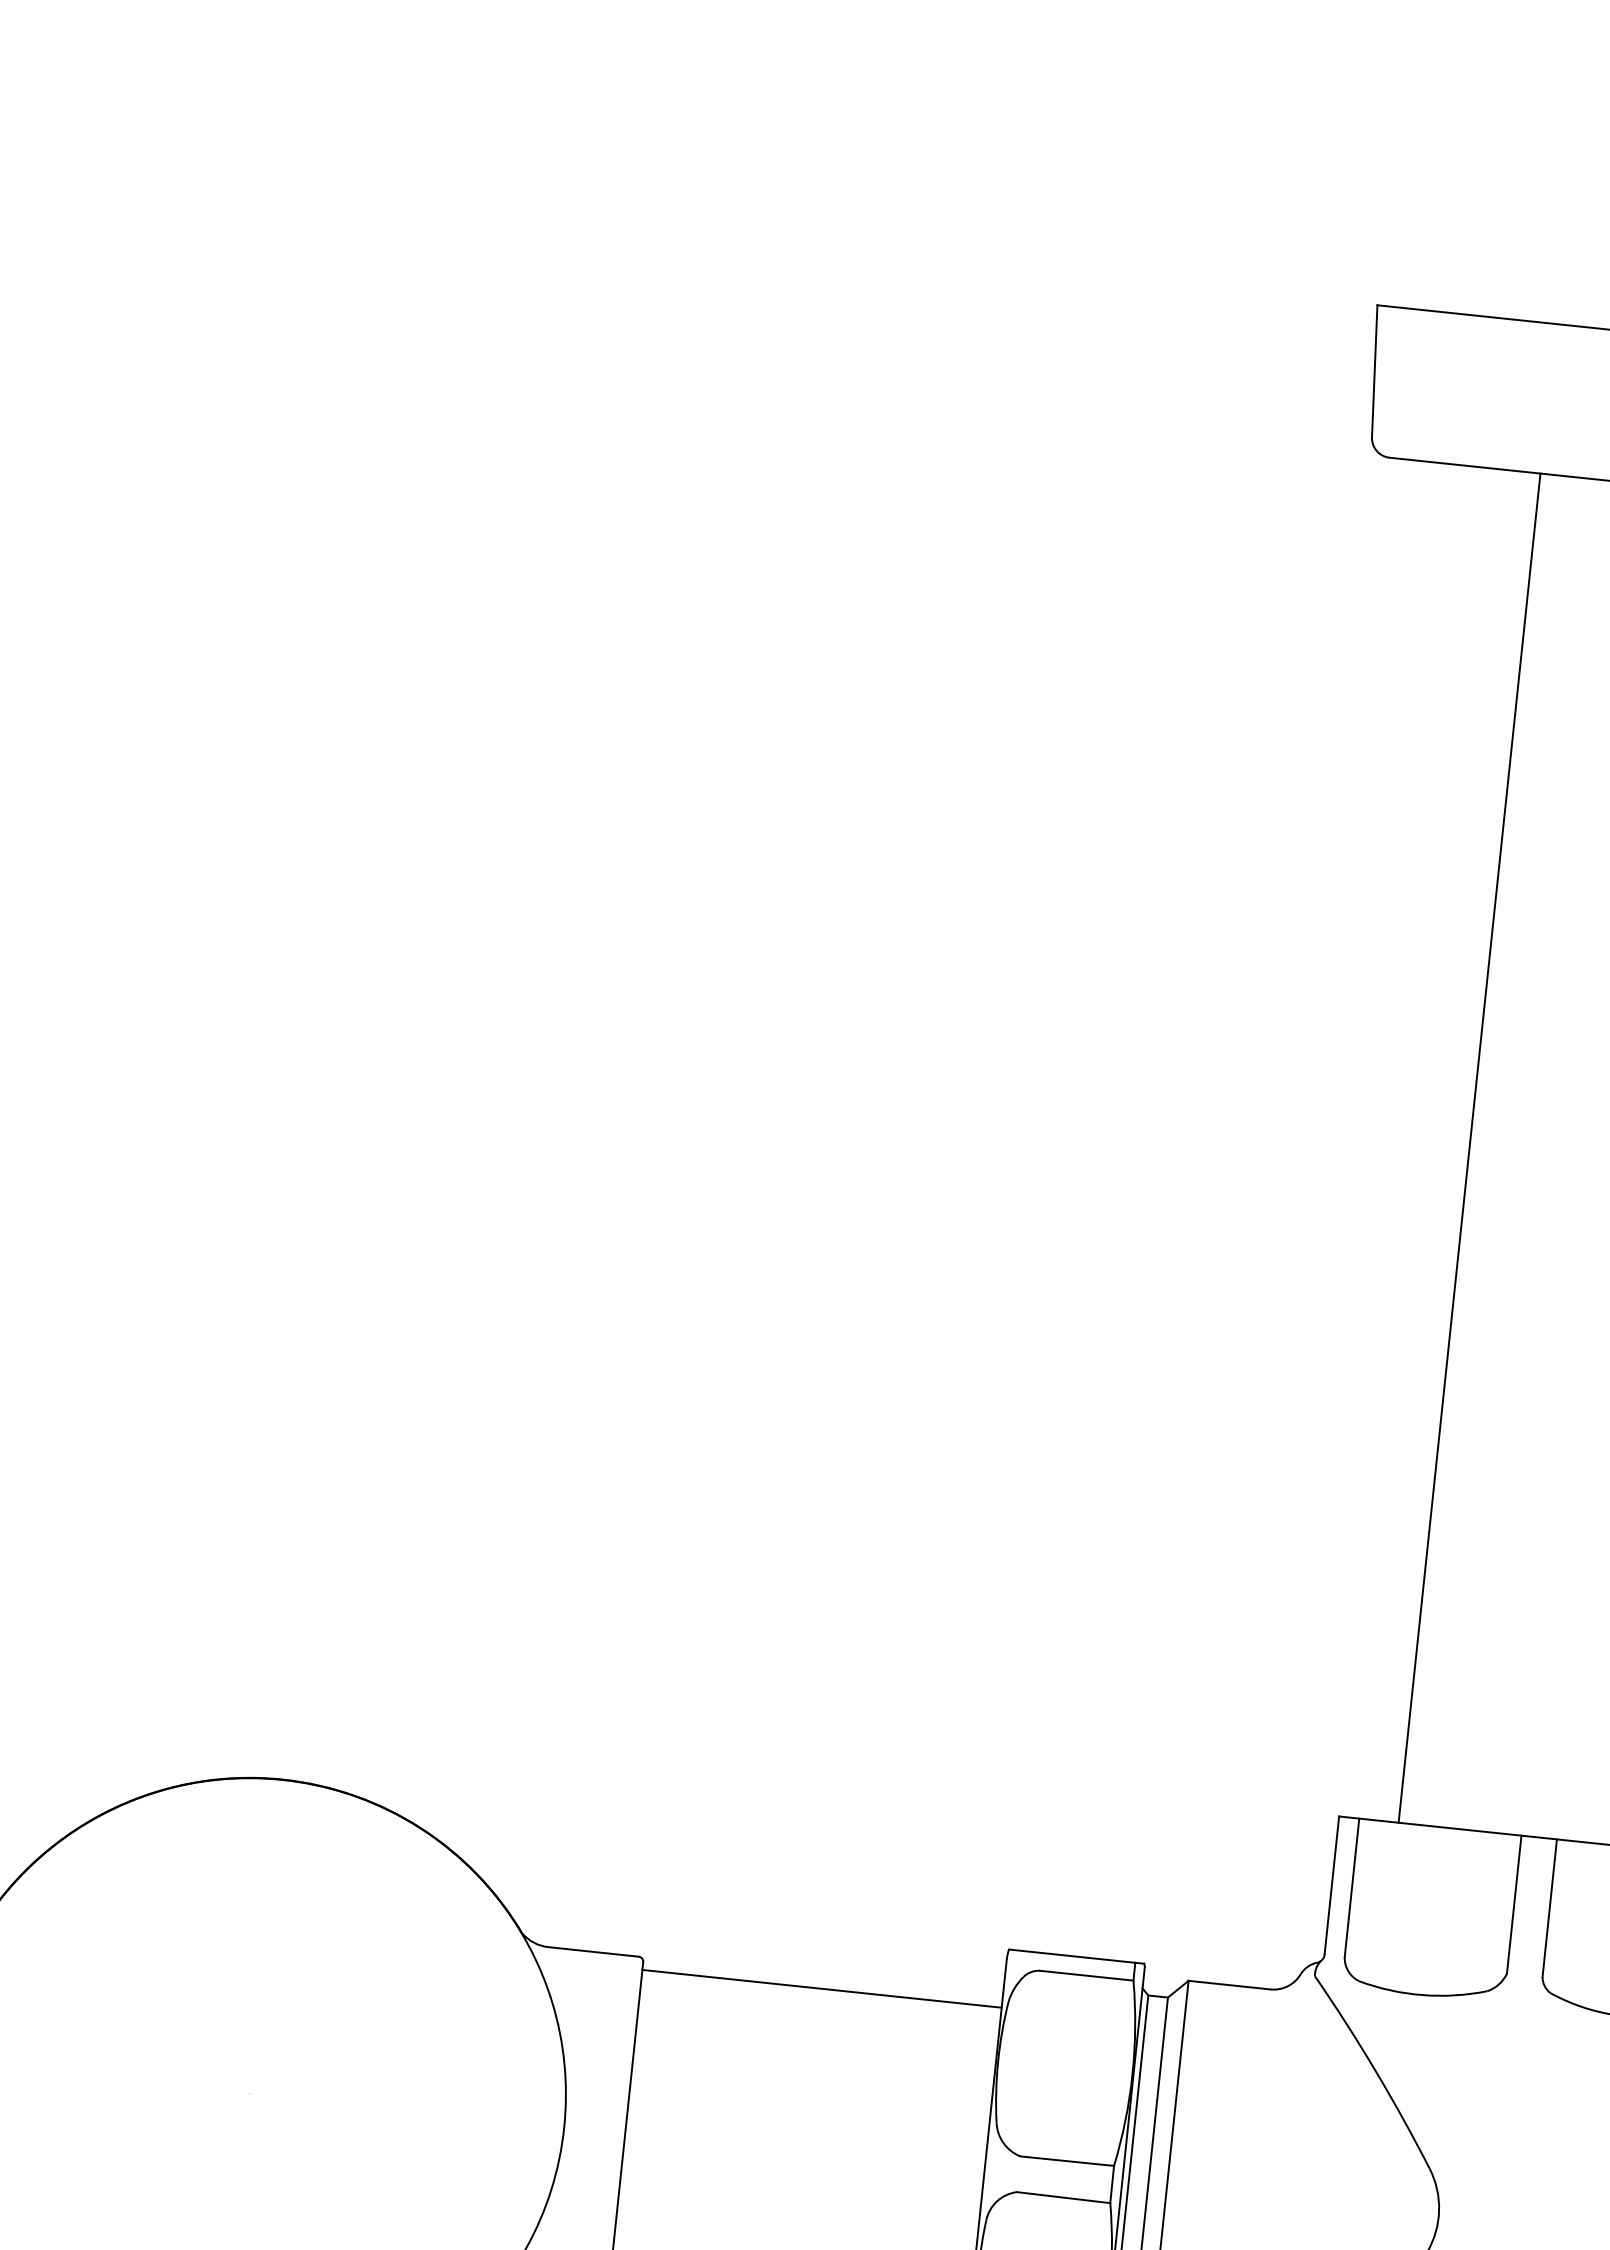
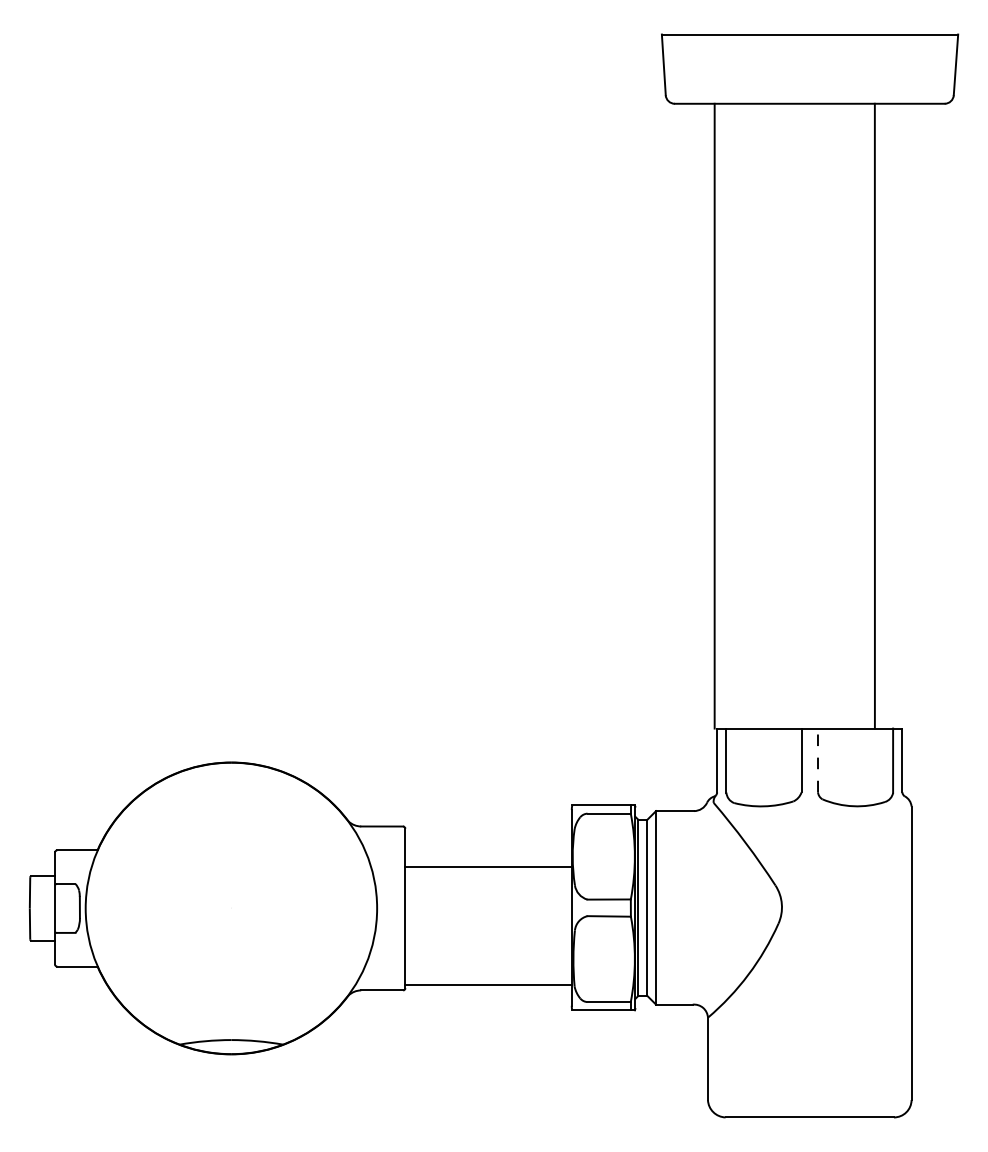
line: (1469, 1146) -> (714, 415), moved
line: (1548, 1908) -> (817, 760), solid -> dashed
line: (821, 1989) -> (488, 867), moved

